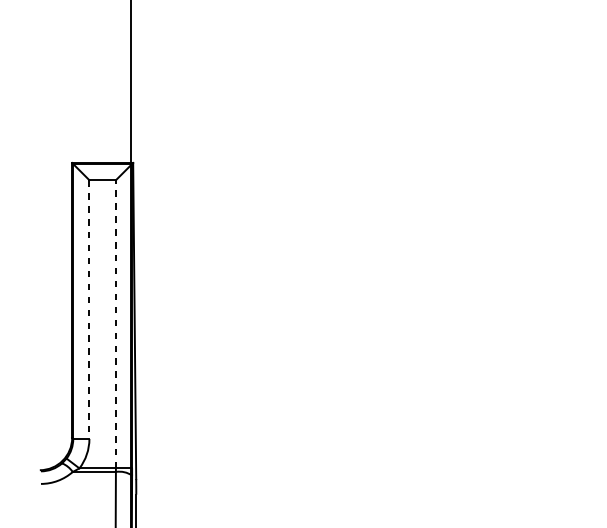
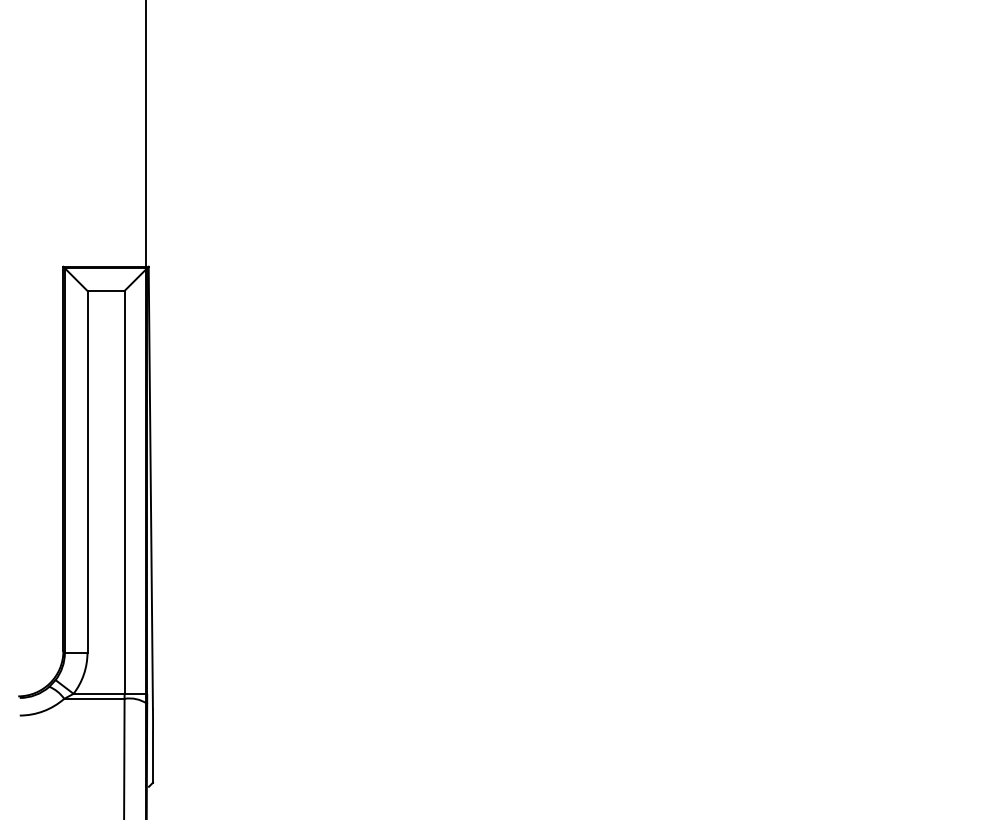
line: (89, 309) -> (87, 471), dashed -> solid
line: (115, 323) -> (124, 491), dashed -> solid

